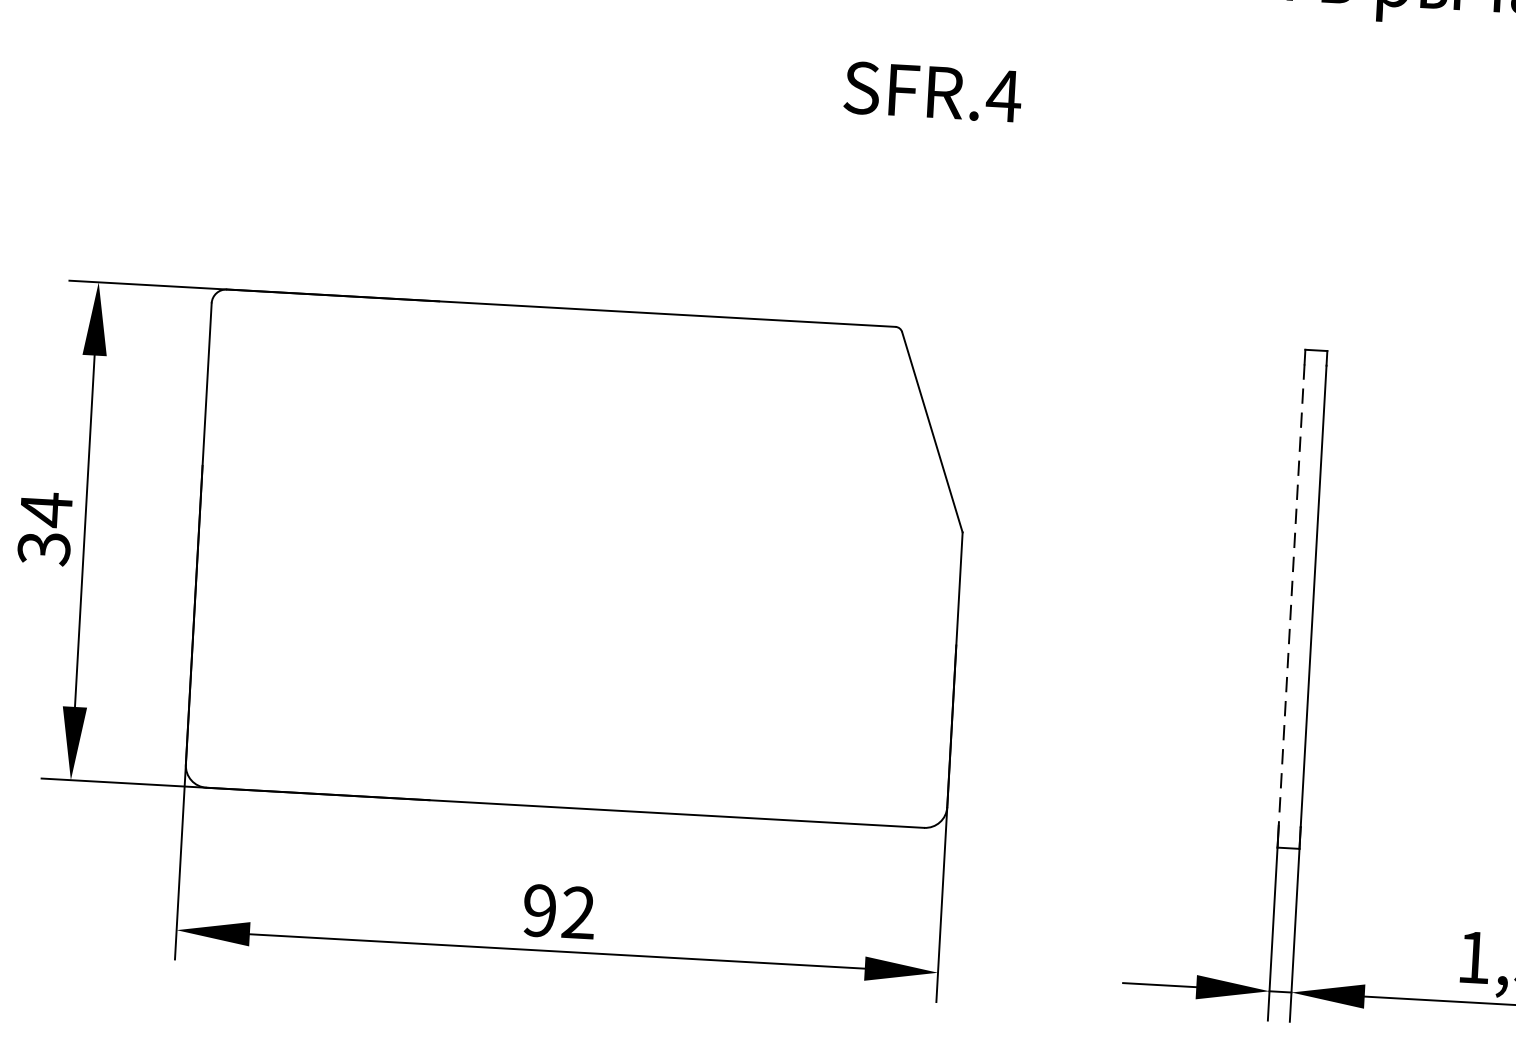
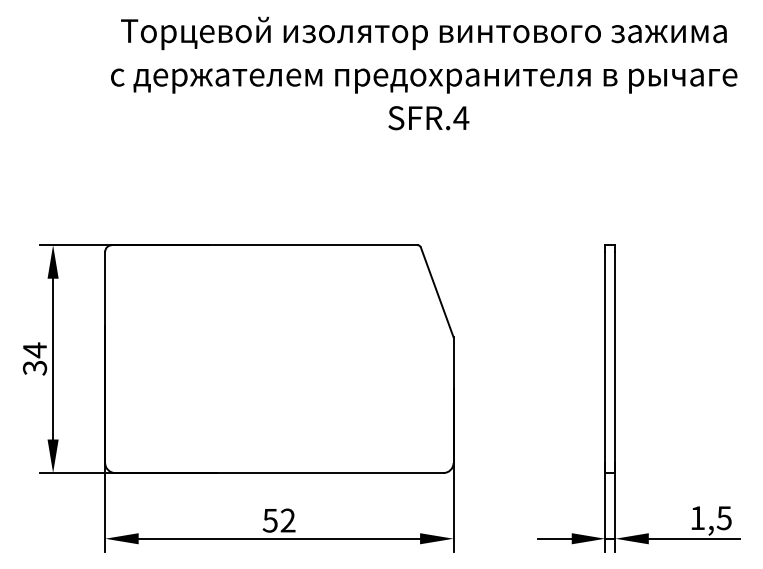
text: (932, 92) -> (428, 118), moved
line: (1292, 595) -> (605, 357), dashed -> solid
text: (537, 910) -> (269, 520), 92 -> 52

